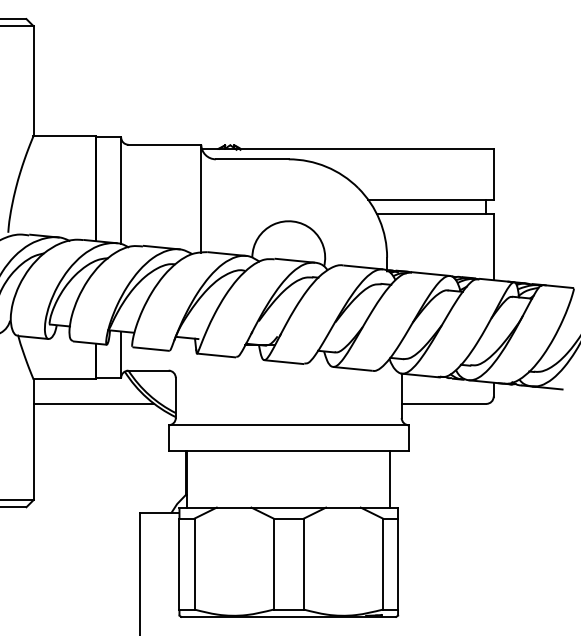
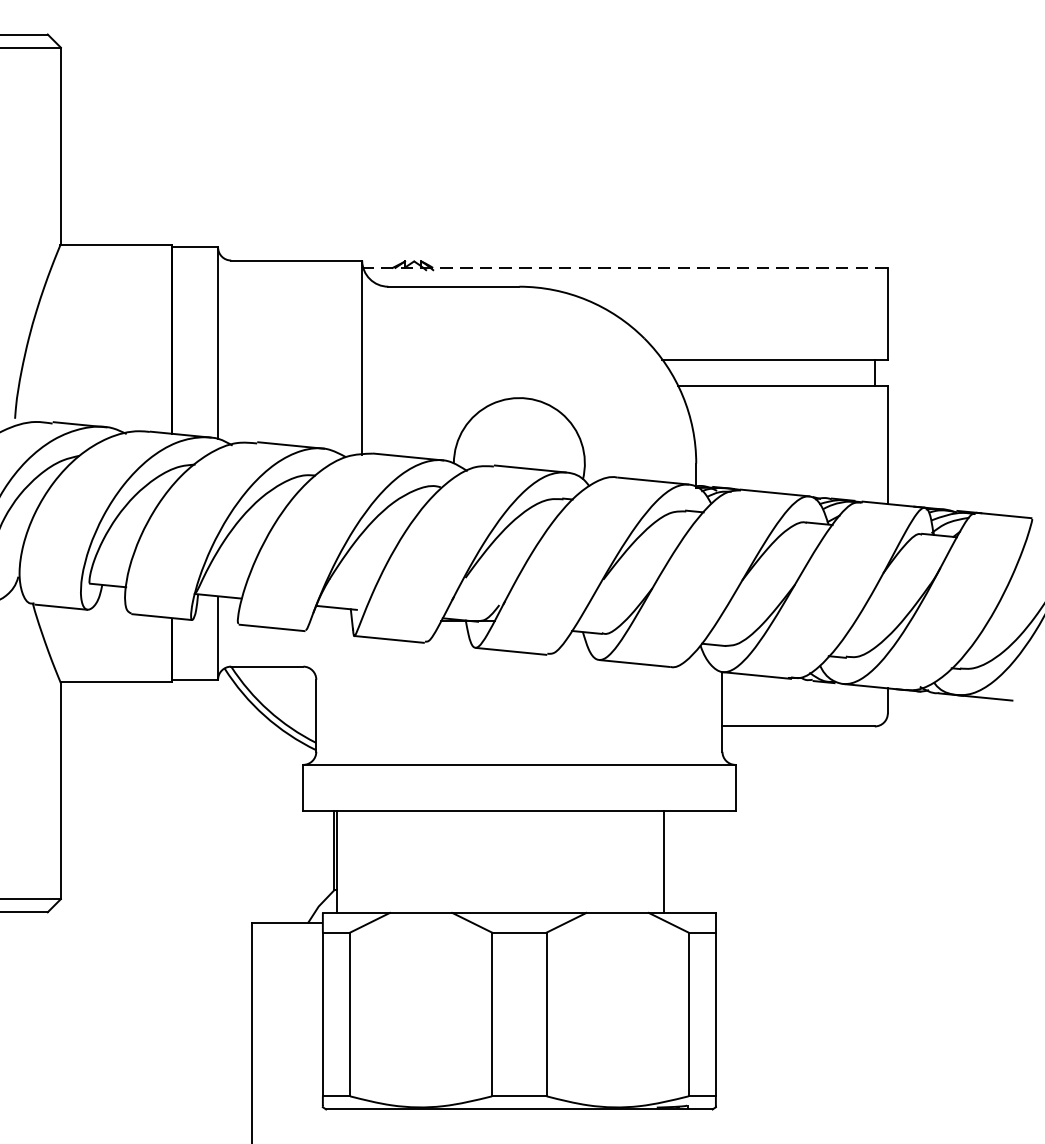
line: (347, 148) -> (624, 267), solid -> dashed
line: (93, 403) -> (168, 725), removed
line: (390, 478) -> (664, 860), moved

